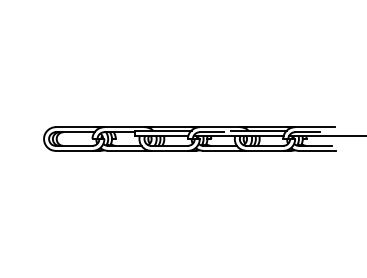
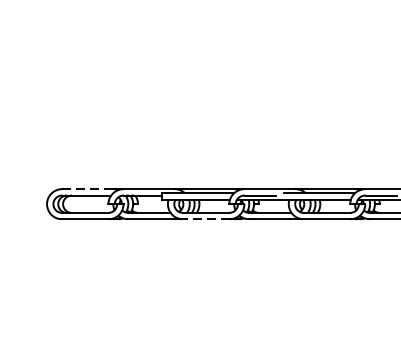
line: (76, 127) -> (88, 189), solid -> dashed
line: (169, 150) -> (206, 218), solid -> dashed

